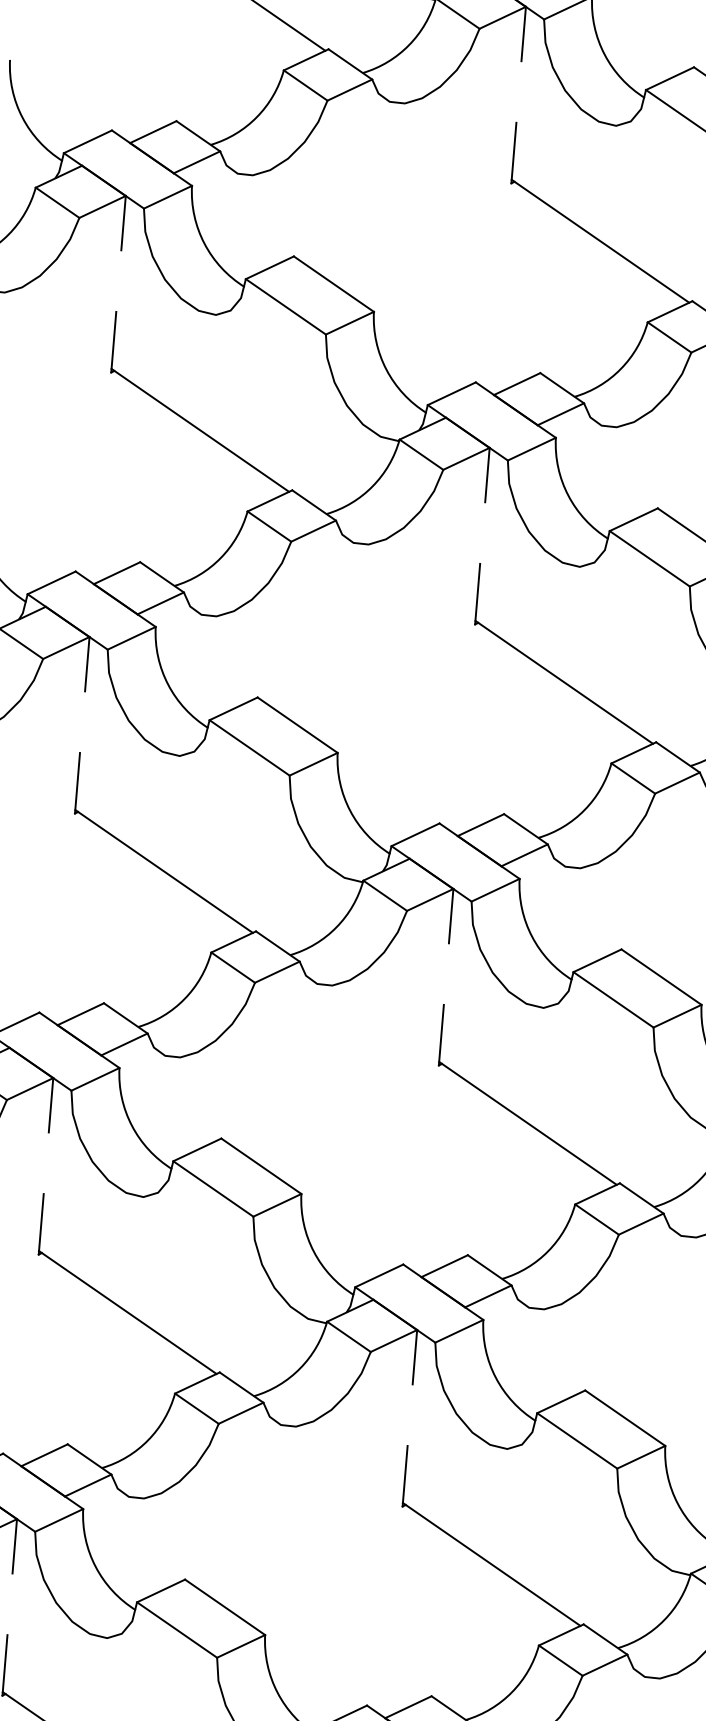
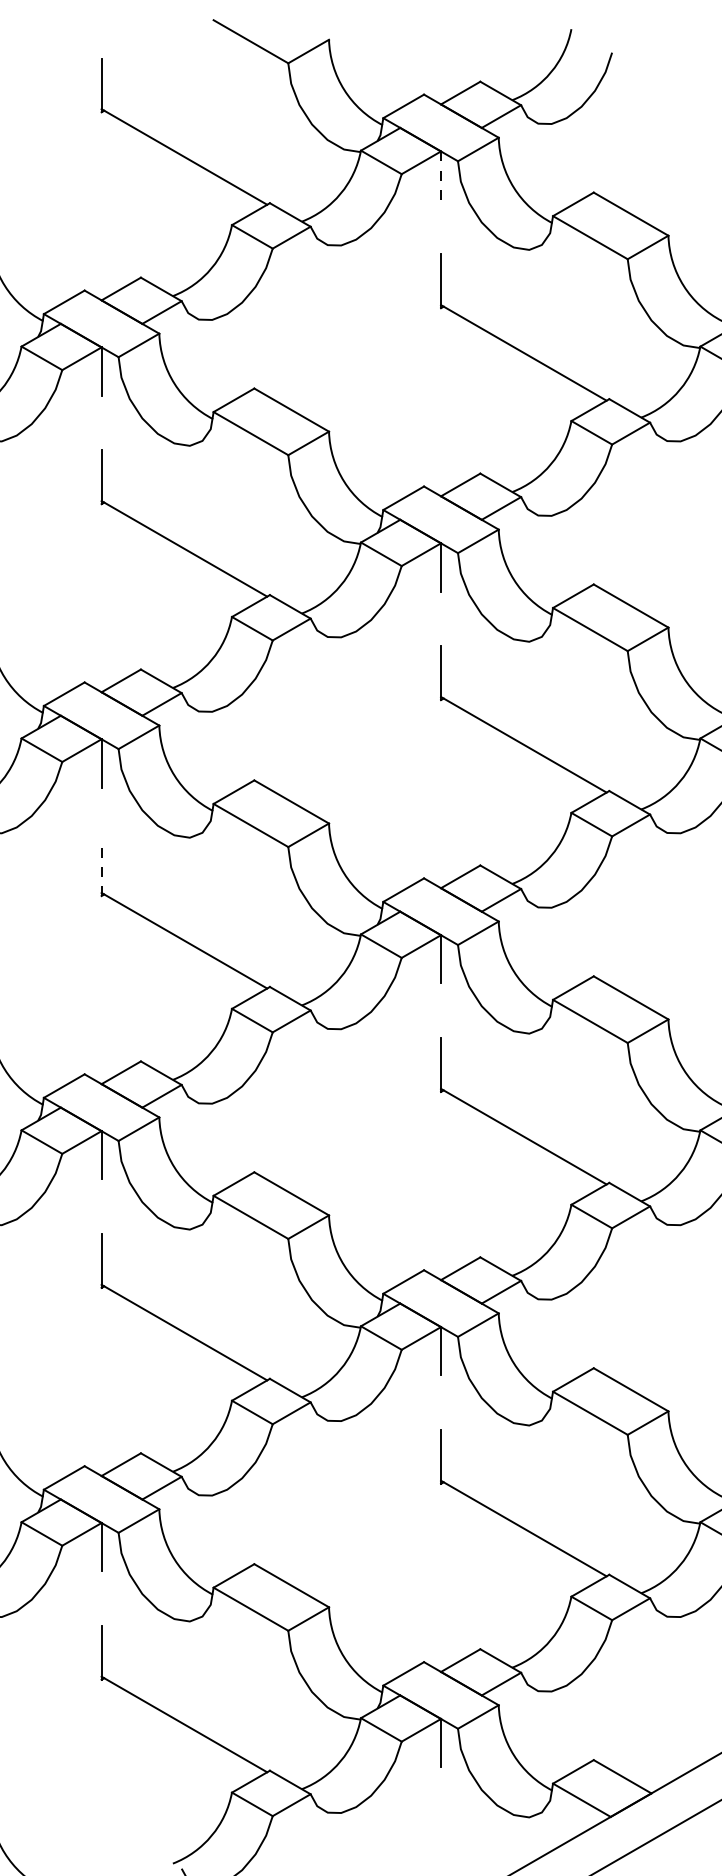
line: (524, 33) -> (441, 175), solid -> dashed
line: (77, 783) -> (101, 869), solid -> dashed

